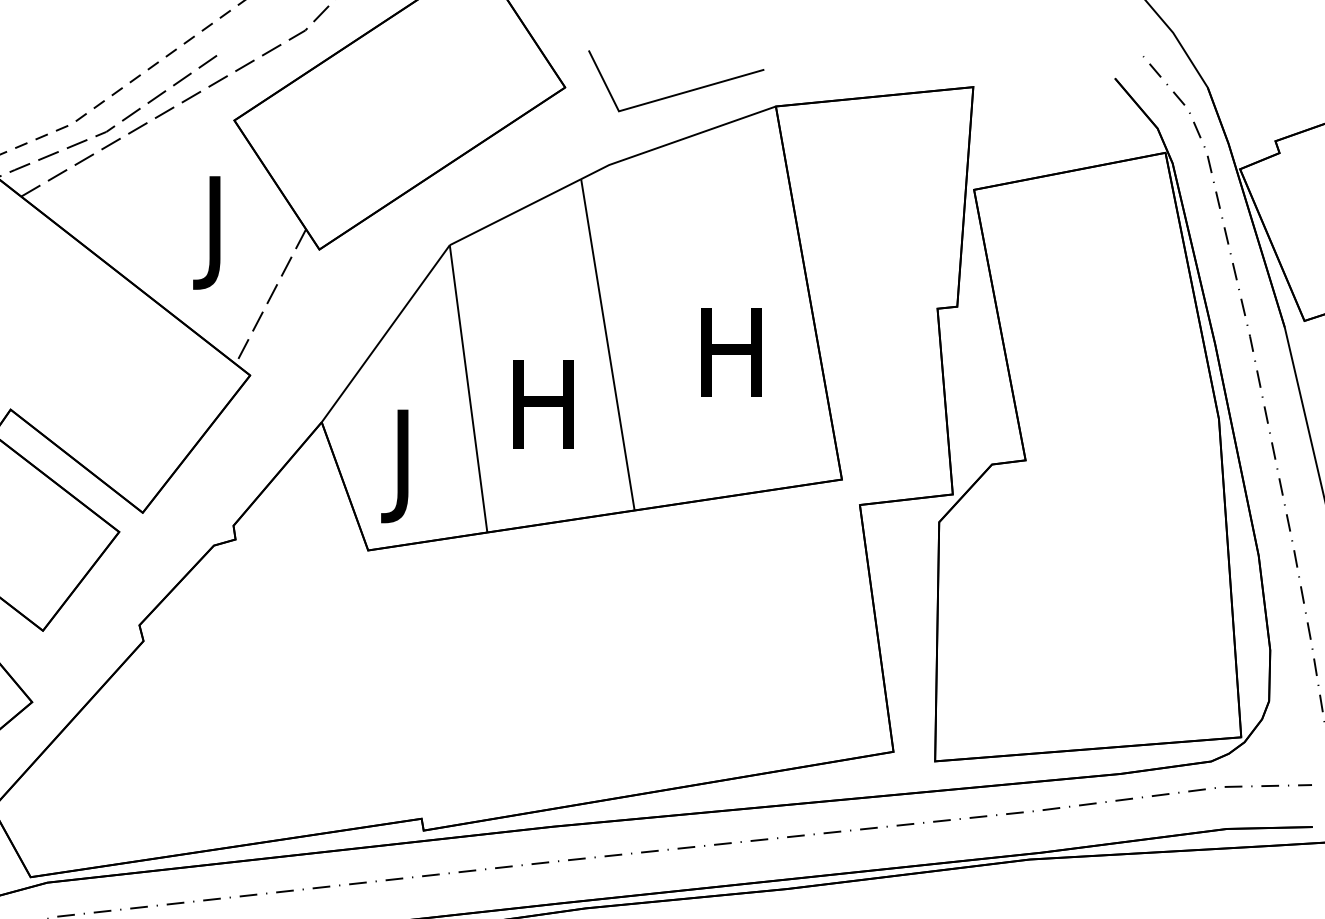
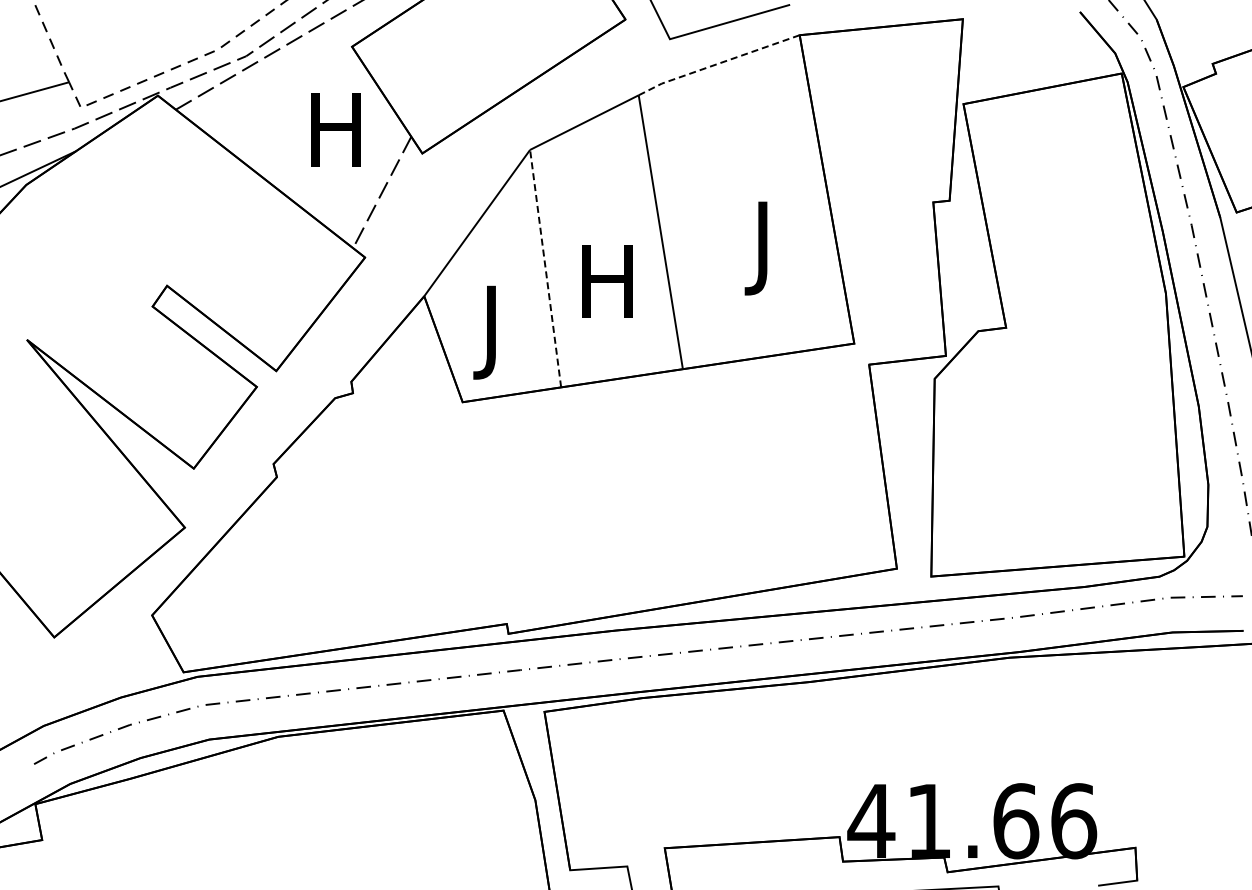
line: (677, 140) -> (718, 63), solid -> dashed
text: (214, 232) -> (335, 139), J -> H
text: (730, 364) -> (762, 248), H -> J
line: (468, 388) -> (545, 268), solid -> dashed

